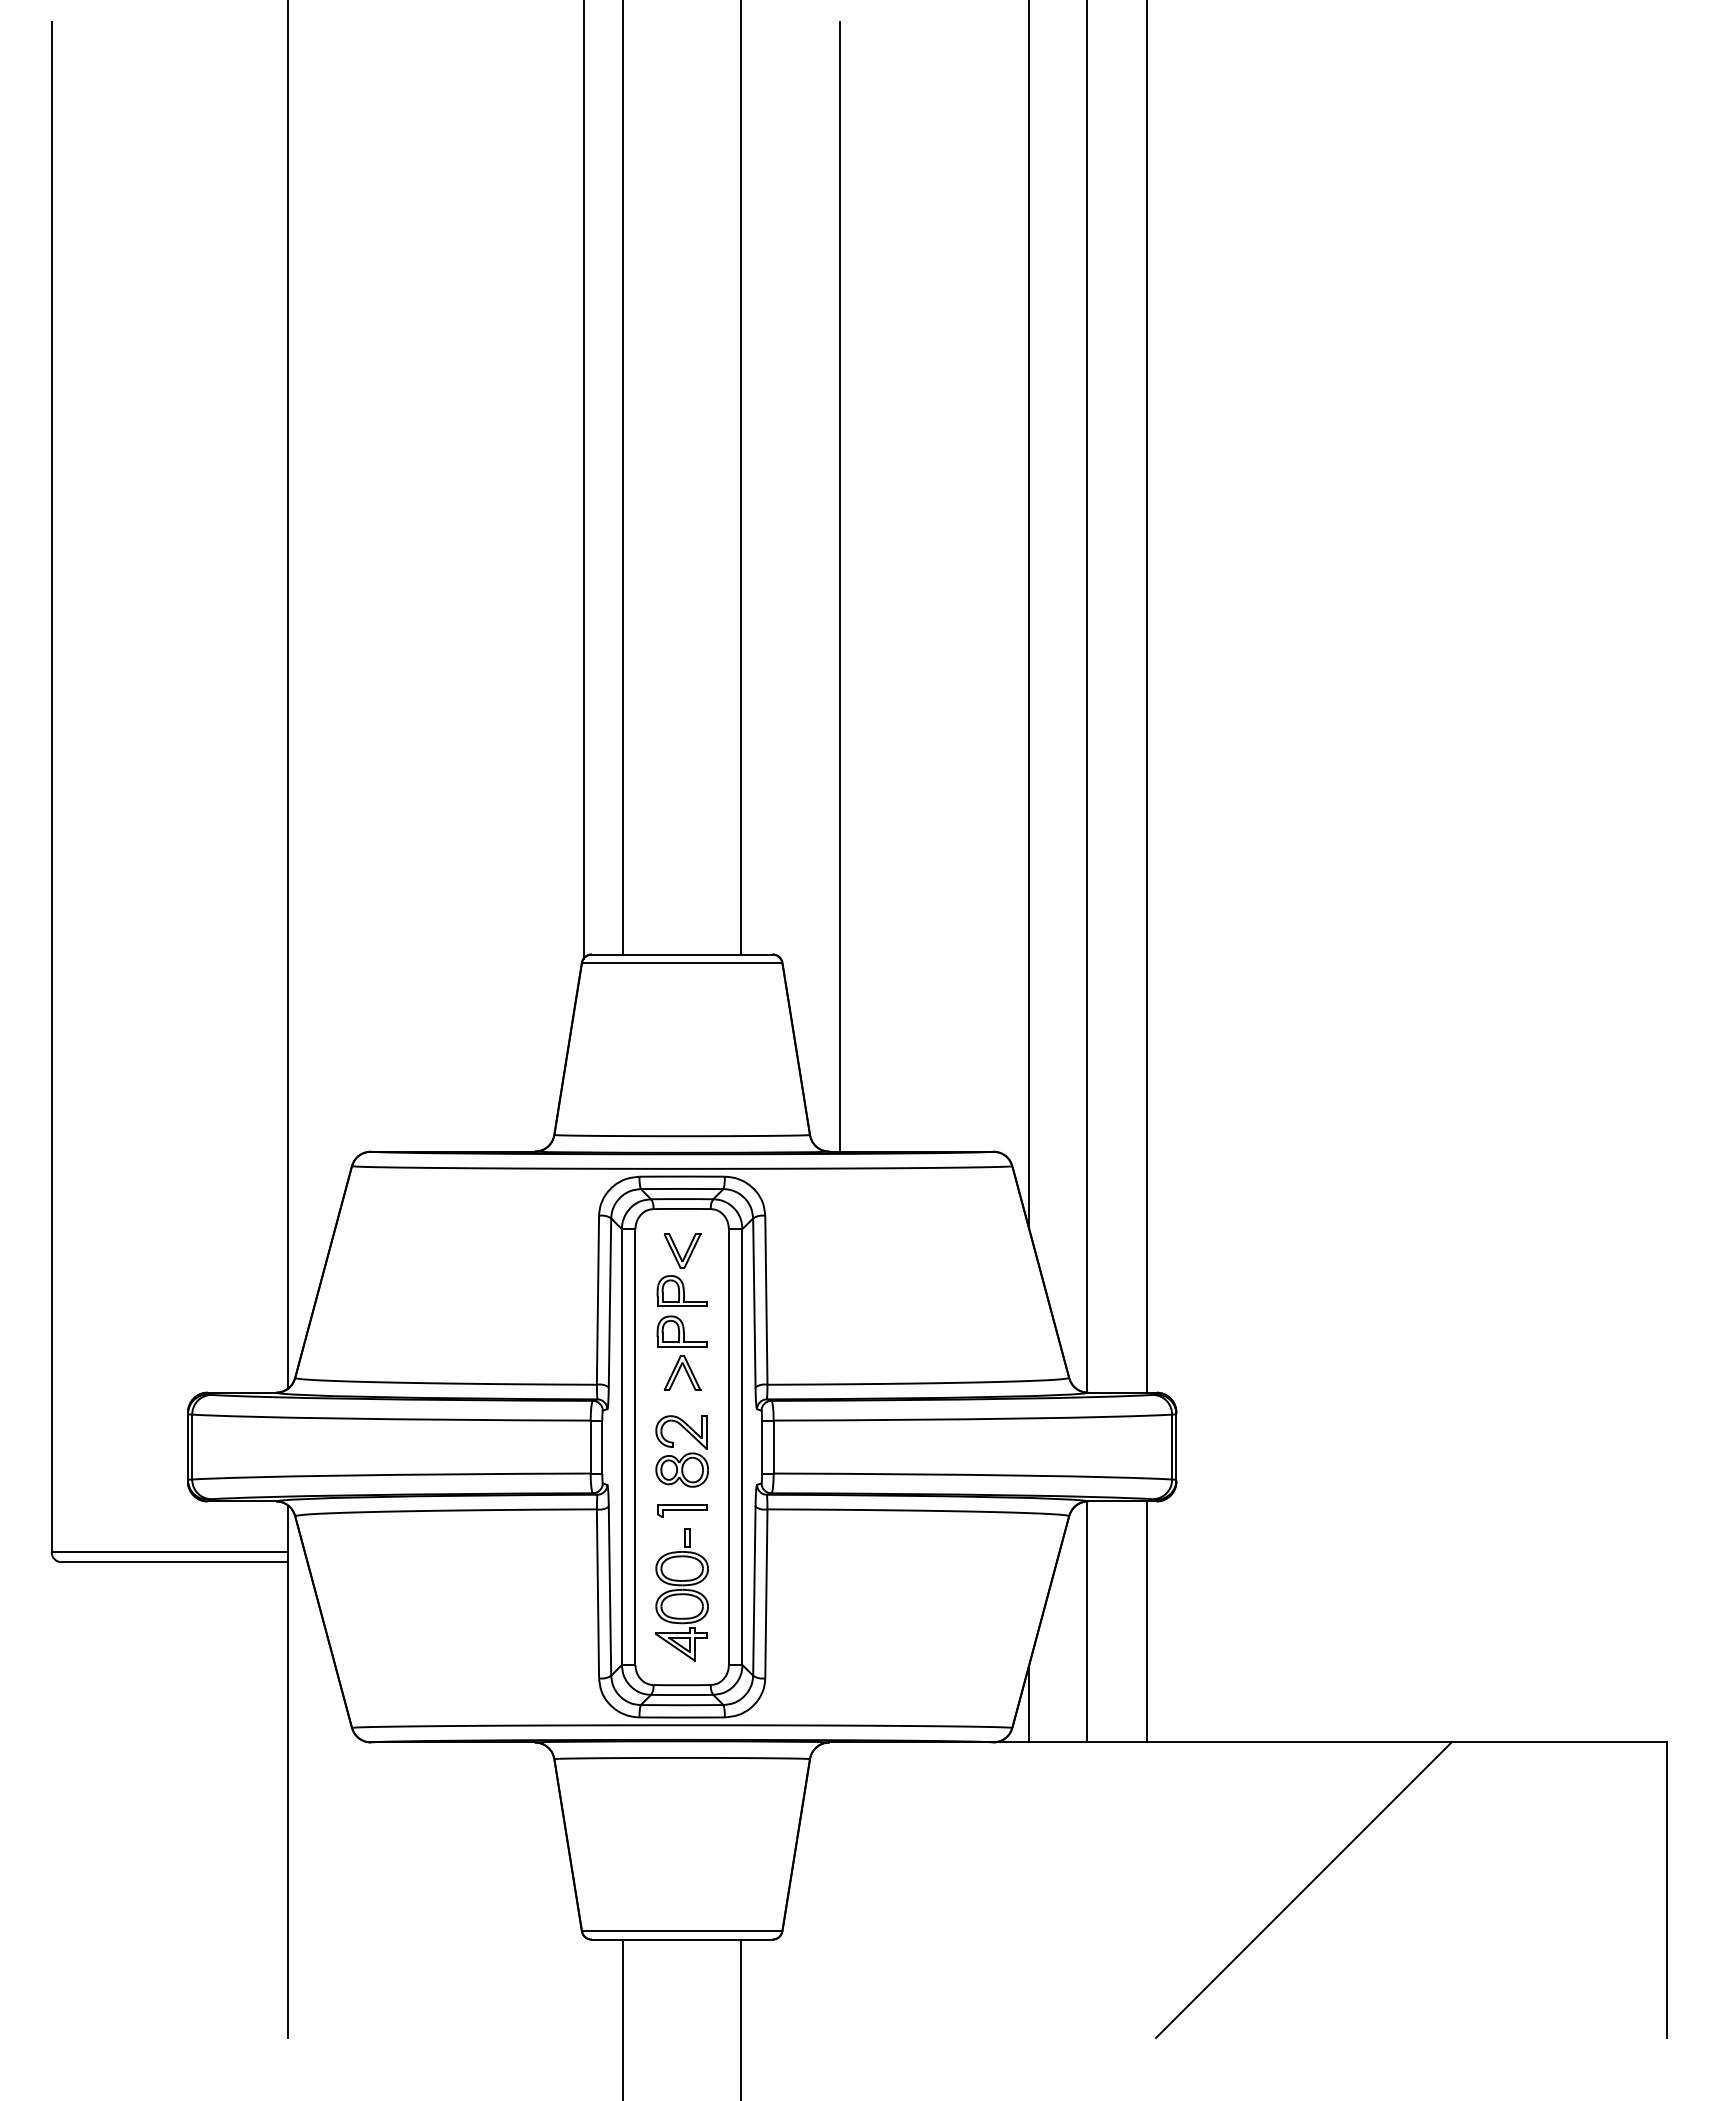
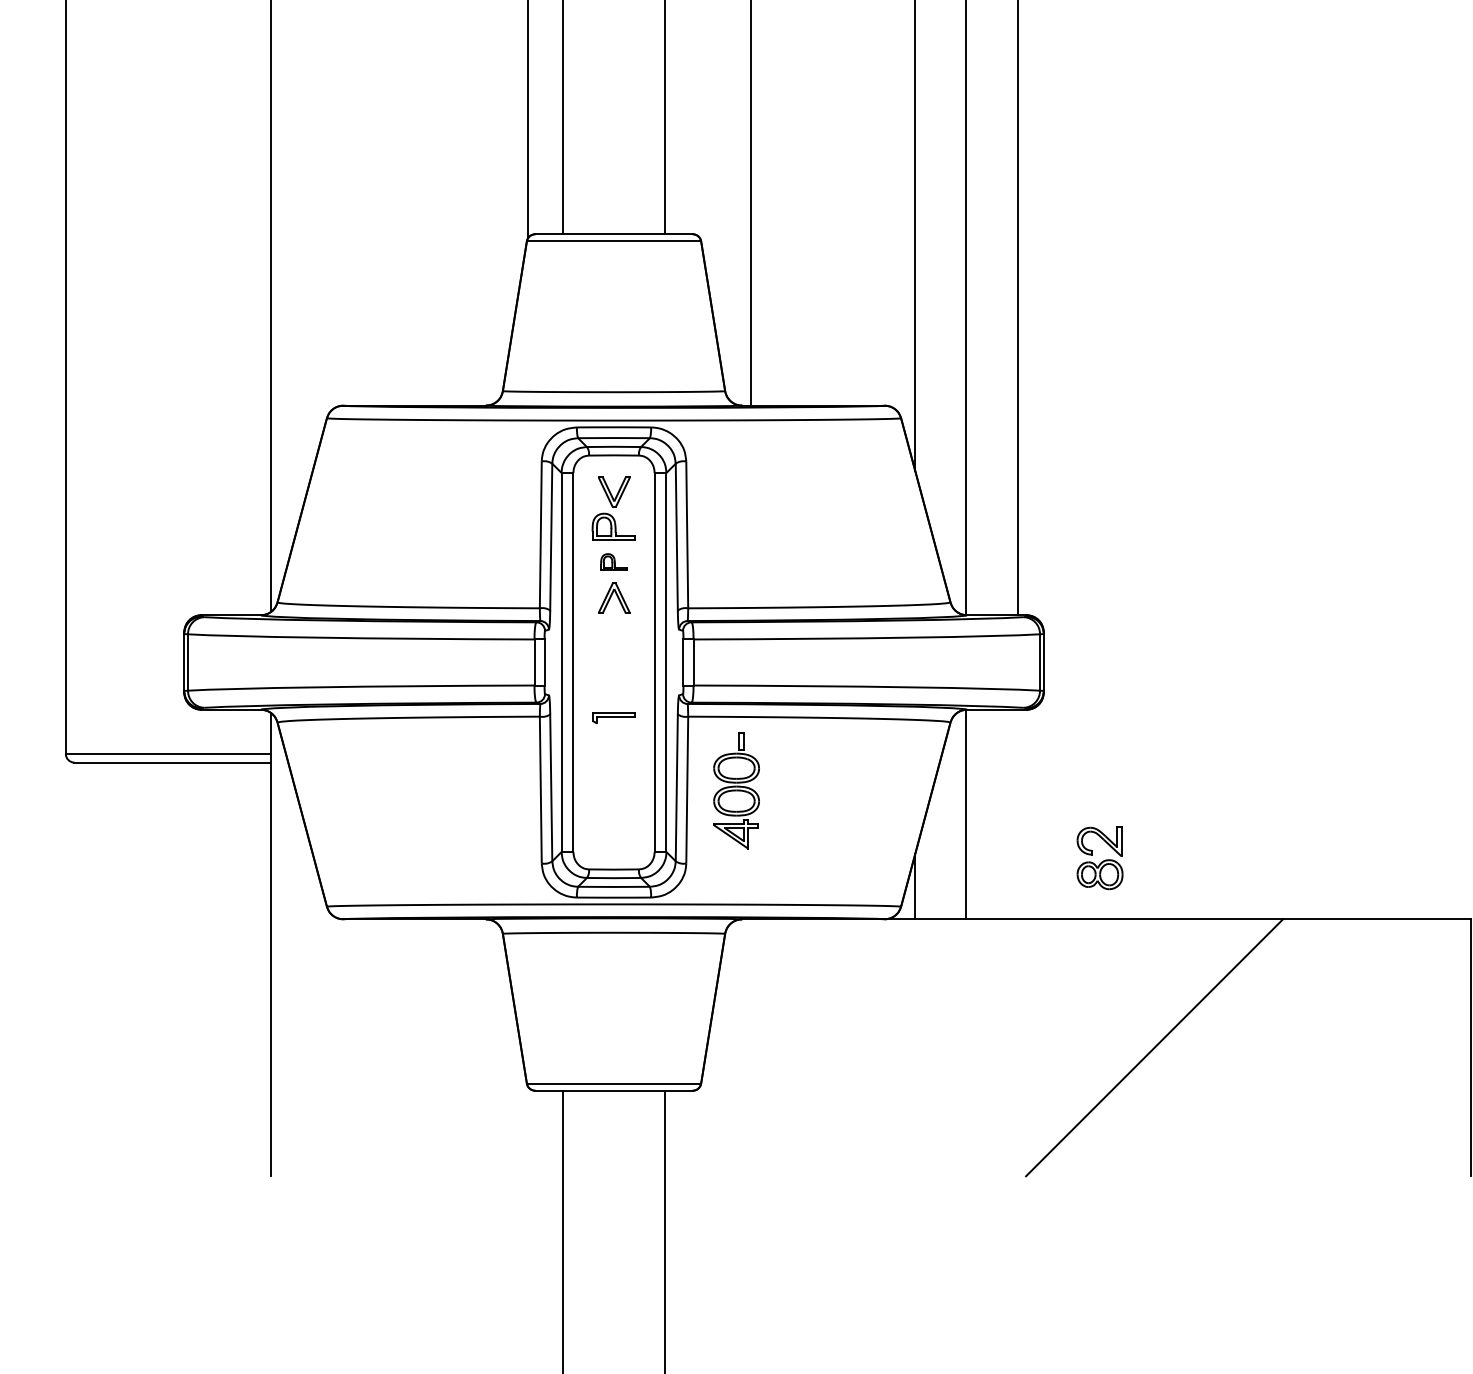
part: (681, 1331) -> (613, 562), size x0.6
part: (681, 1451) -> (1099, 858), moved
part: (681, 1594) -> (736, 790), moved
line: (1147, 1621) -> (1018, 814), removed

